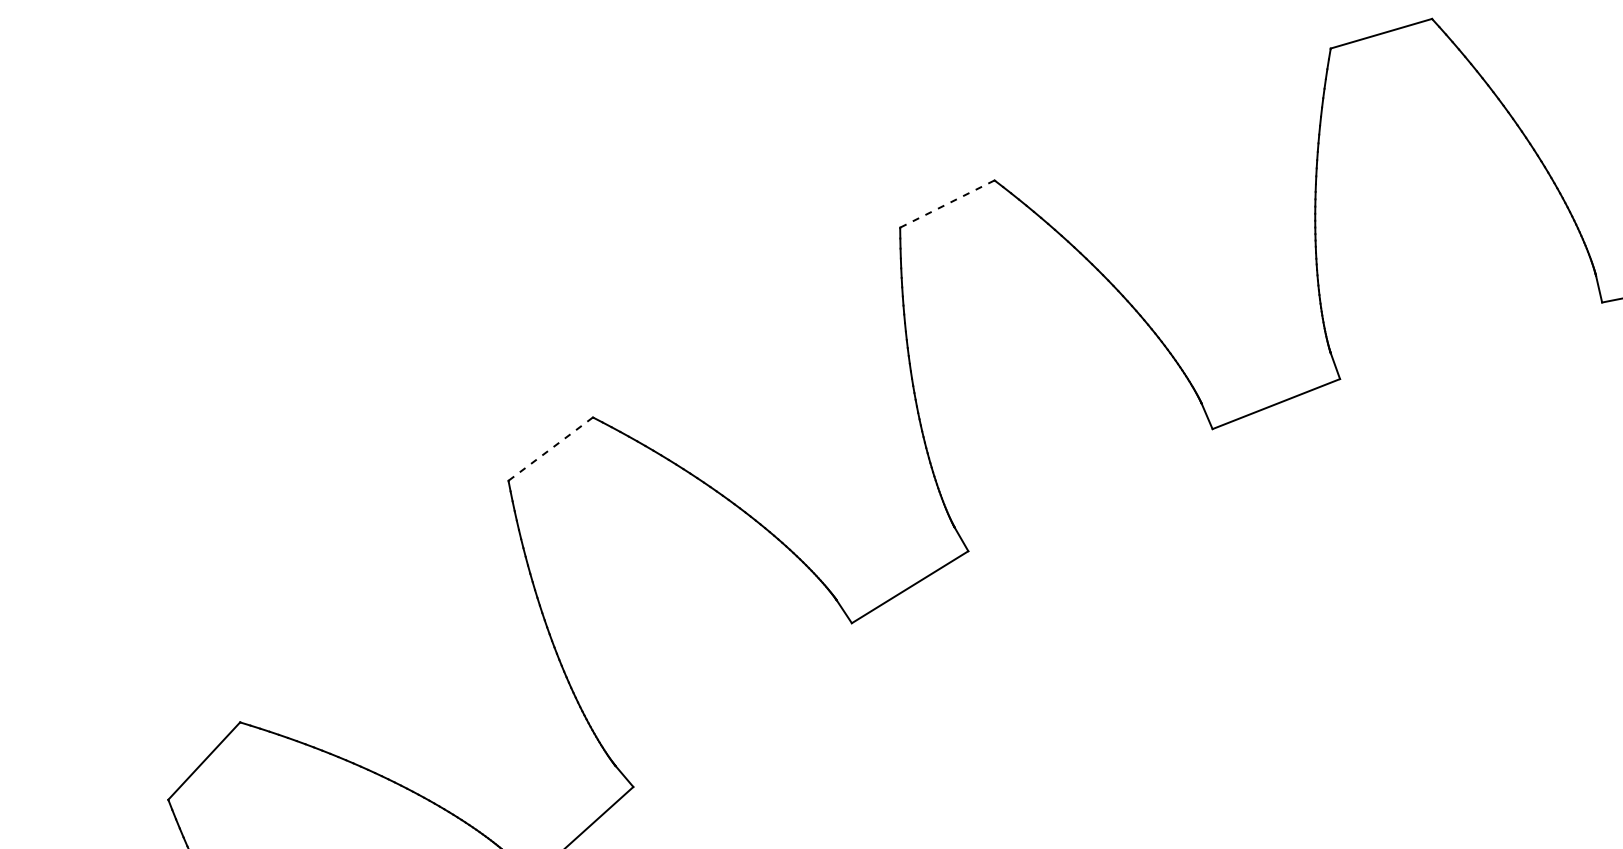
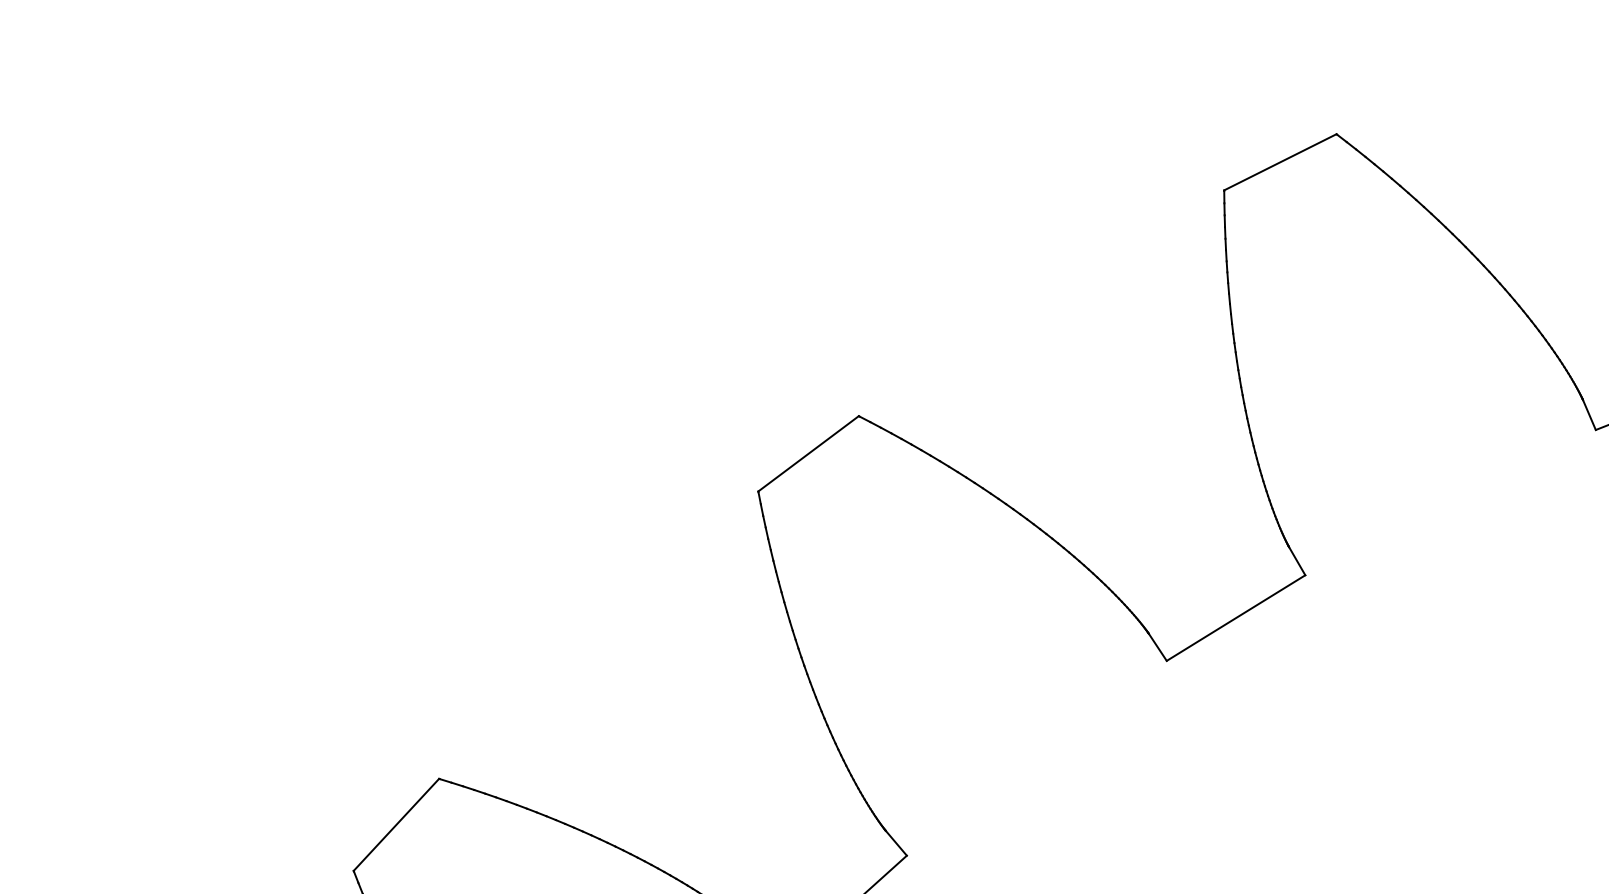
line: (947, 204) -> (1280, 162), dashed -> solid
line: (550, 449) -> (808, 454), dashed -> solid

